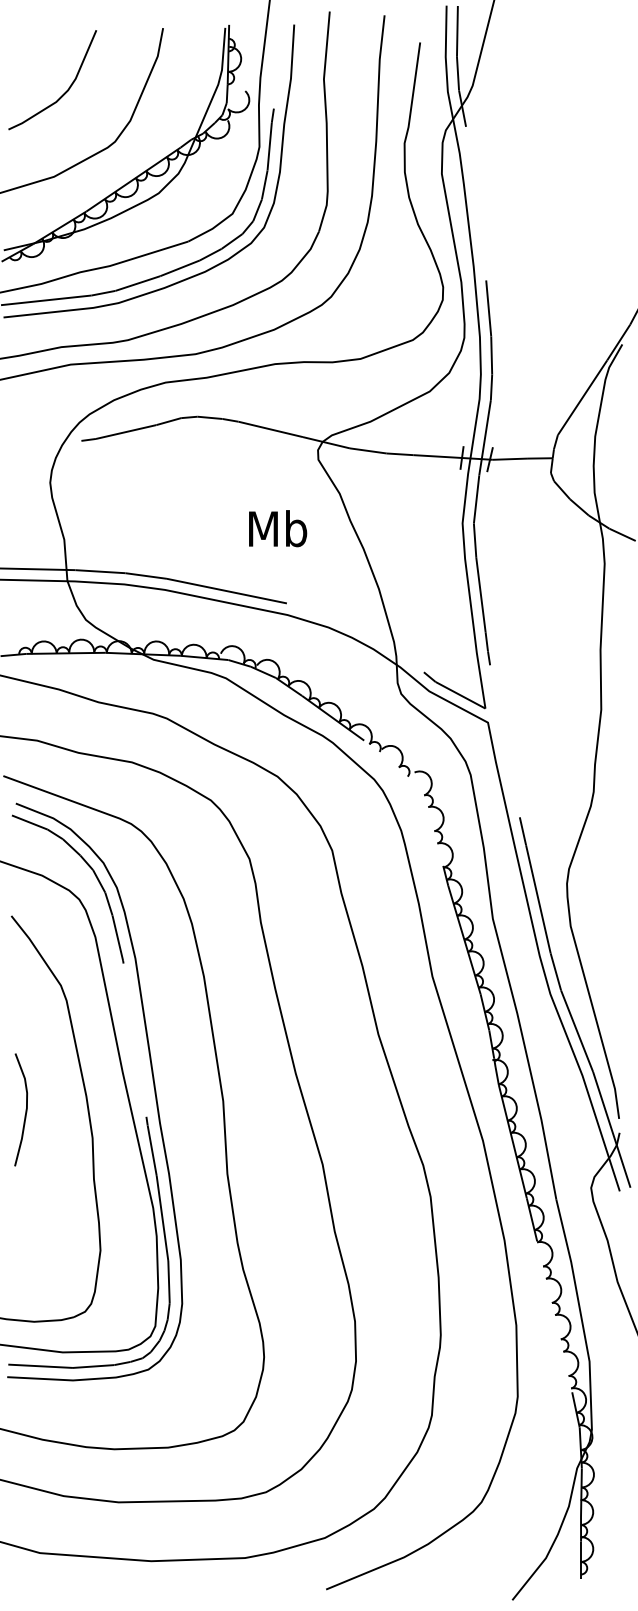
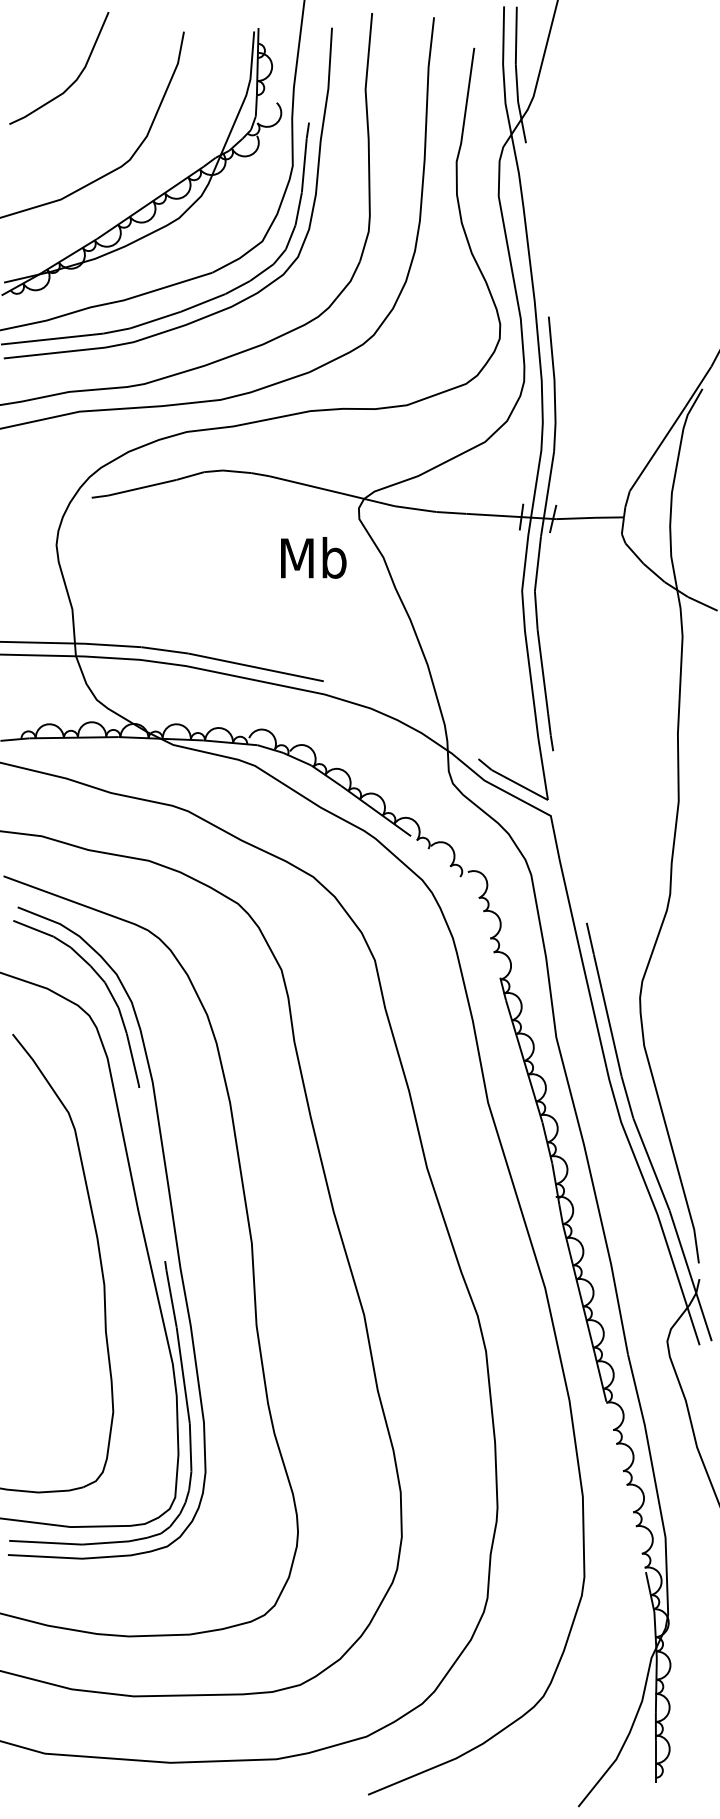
curve: (65, 91) -> (73, 81), moved
text: (277, 528) -> (313, 557), moved
curve: (25, 1111) -> (28, 1254), removed

